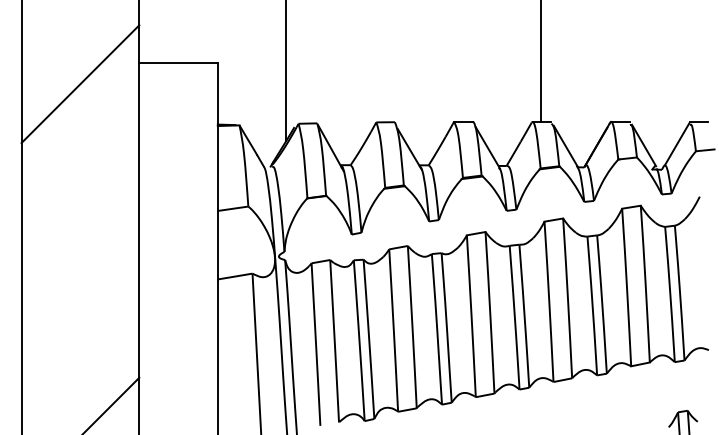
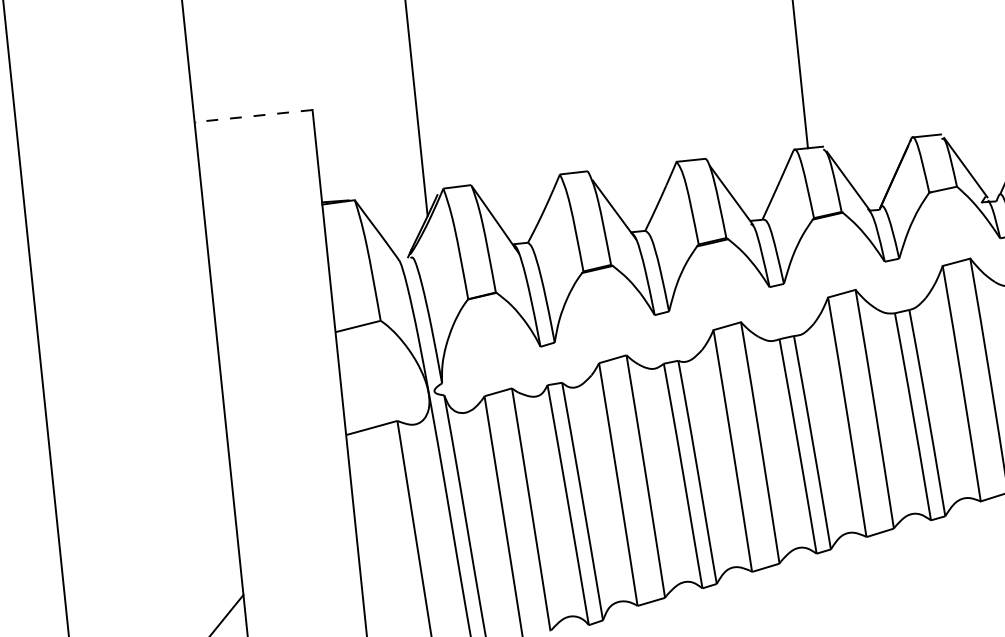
line: (178, 63) -> (253, 116), solid -> dashed
line: (80, 84) -> (109, 163), removed

